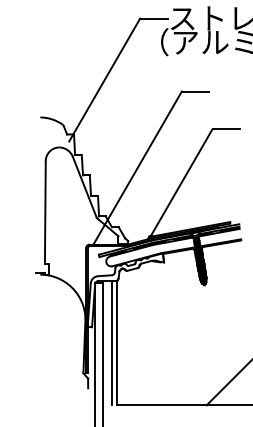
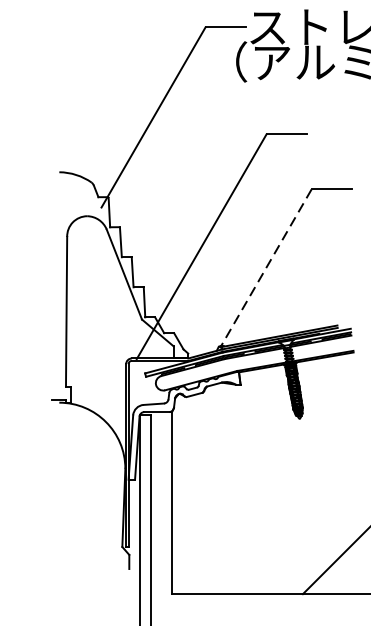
line: (181, 183) -> (266, 269), solid -> dashed
line: (112, 343) -> (164, 503), removed

